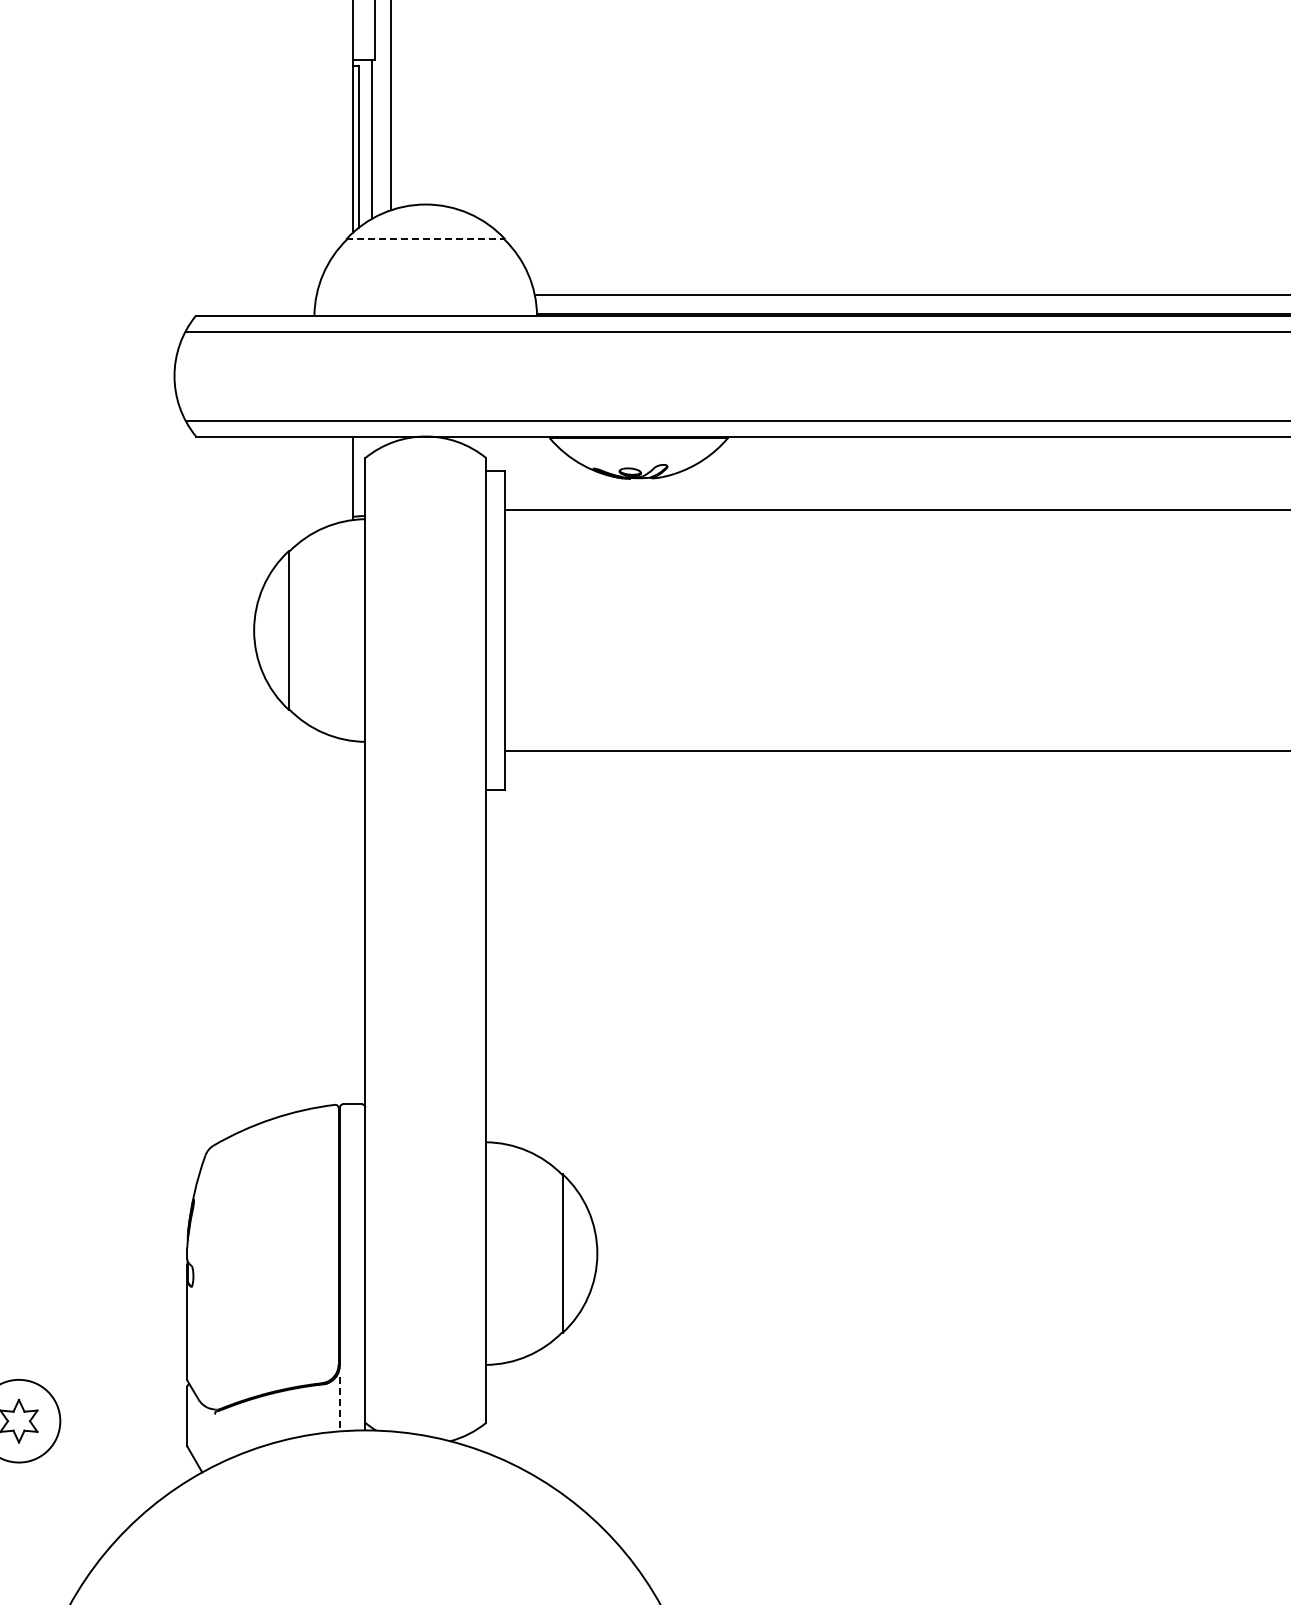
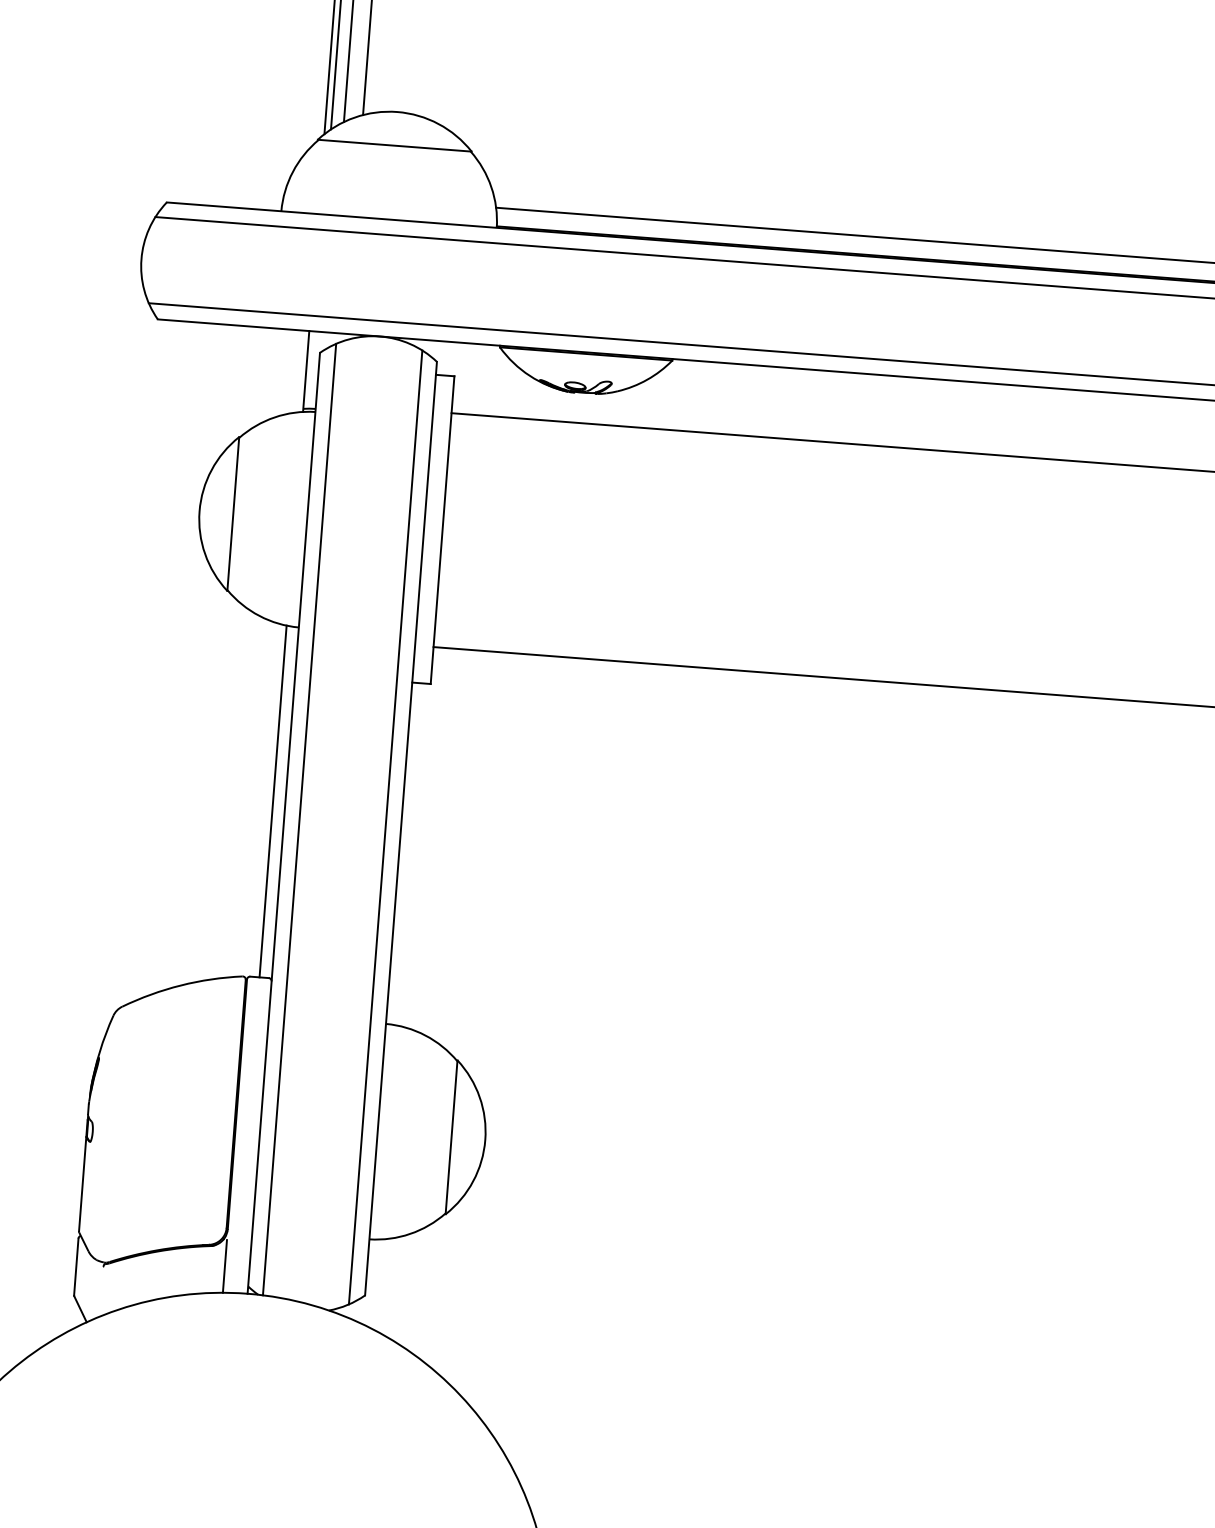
line: (425, 239) -> (394, 145), dashed -> solid
line: (352, 922) -> (273, 801), added
line: (381, 938) -> (299, 818), added
line: (470, 940) -> (385, 827), added
line: (339, 1404) -> (224, 1266), dashed -> solid

